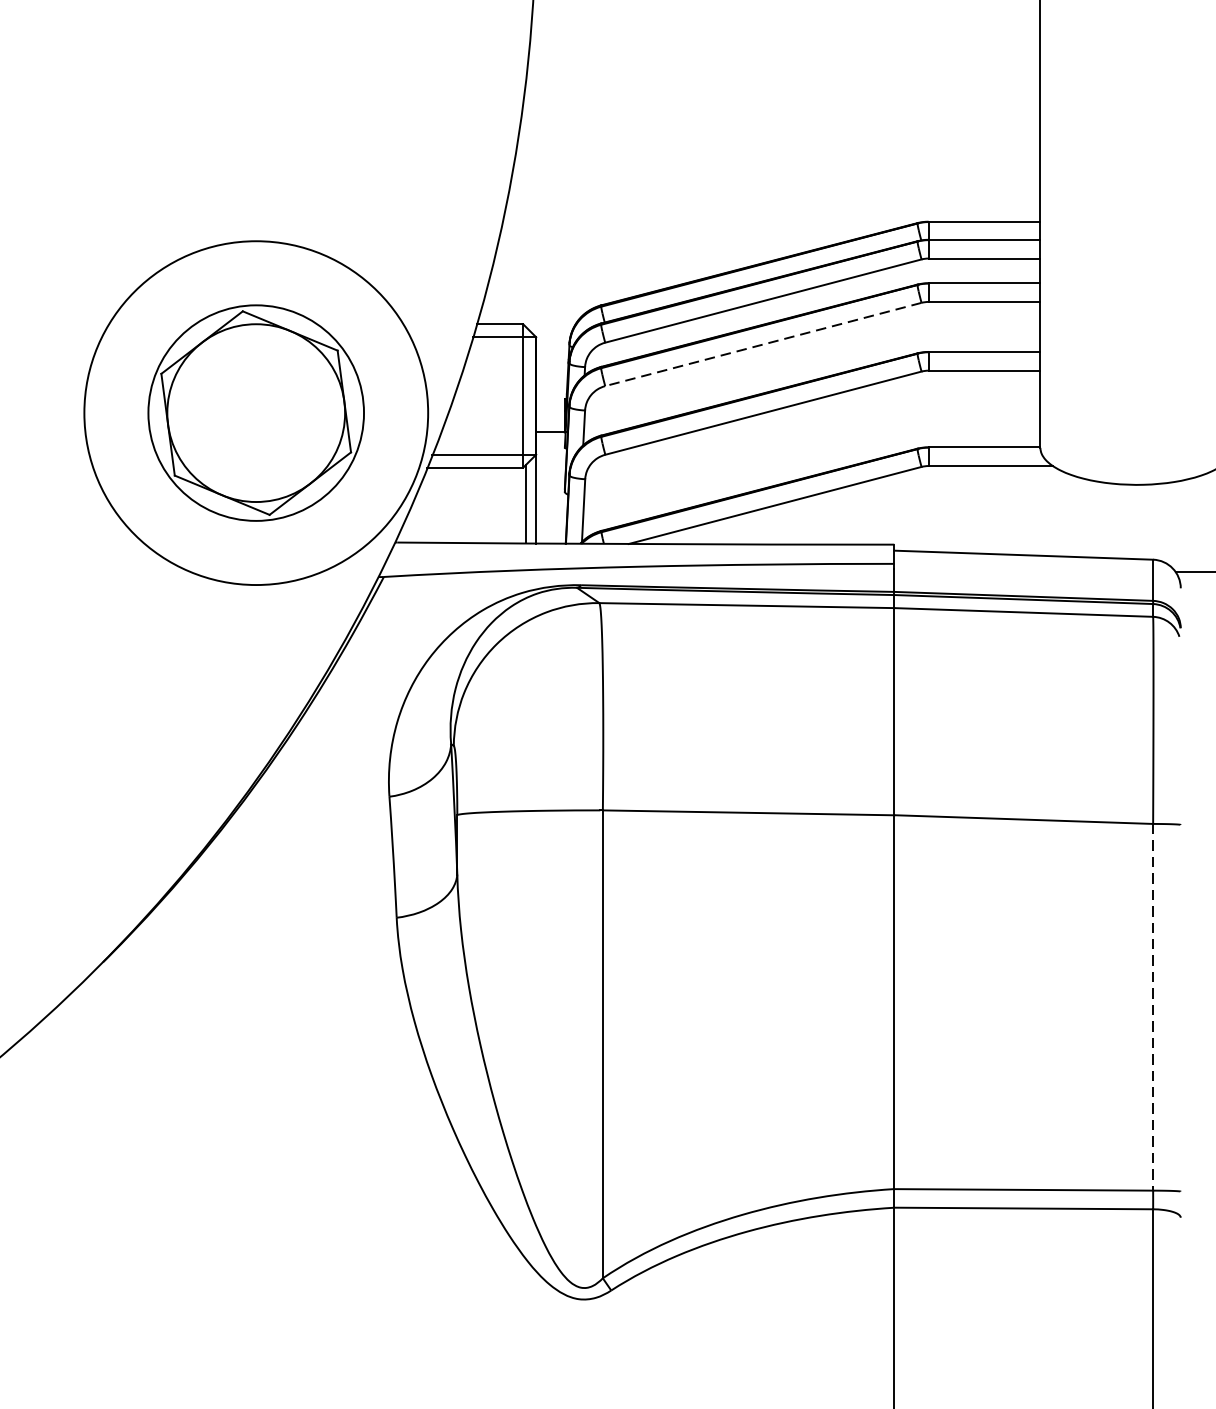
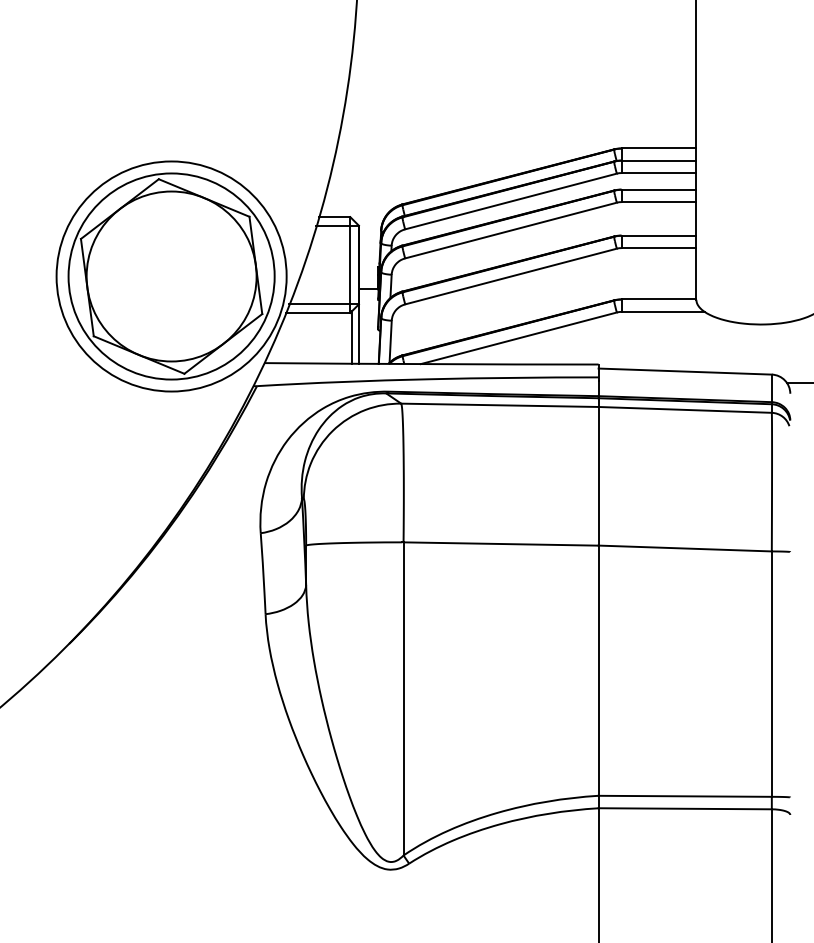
line: (762, 344) -> (510, 230), dashed -> solid
part: (256, 413) -> (171, 276), size x1.43
line: (1152, 1007) -> (771, 674), dashed -> solid

